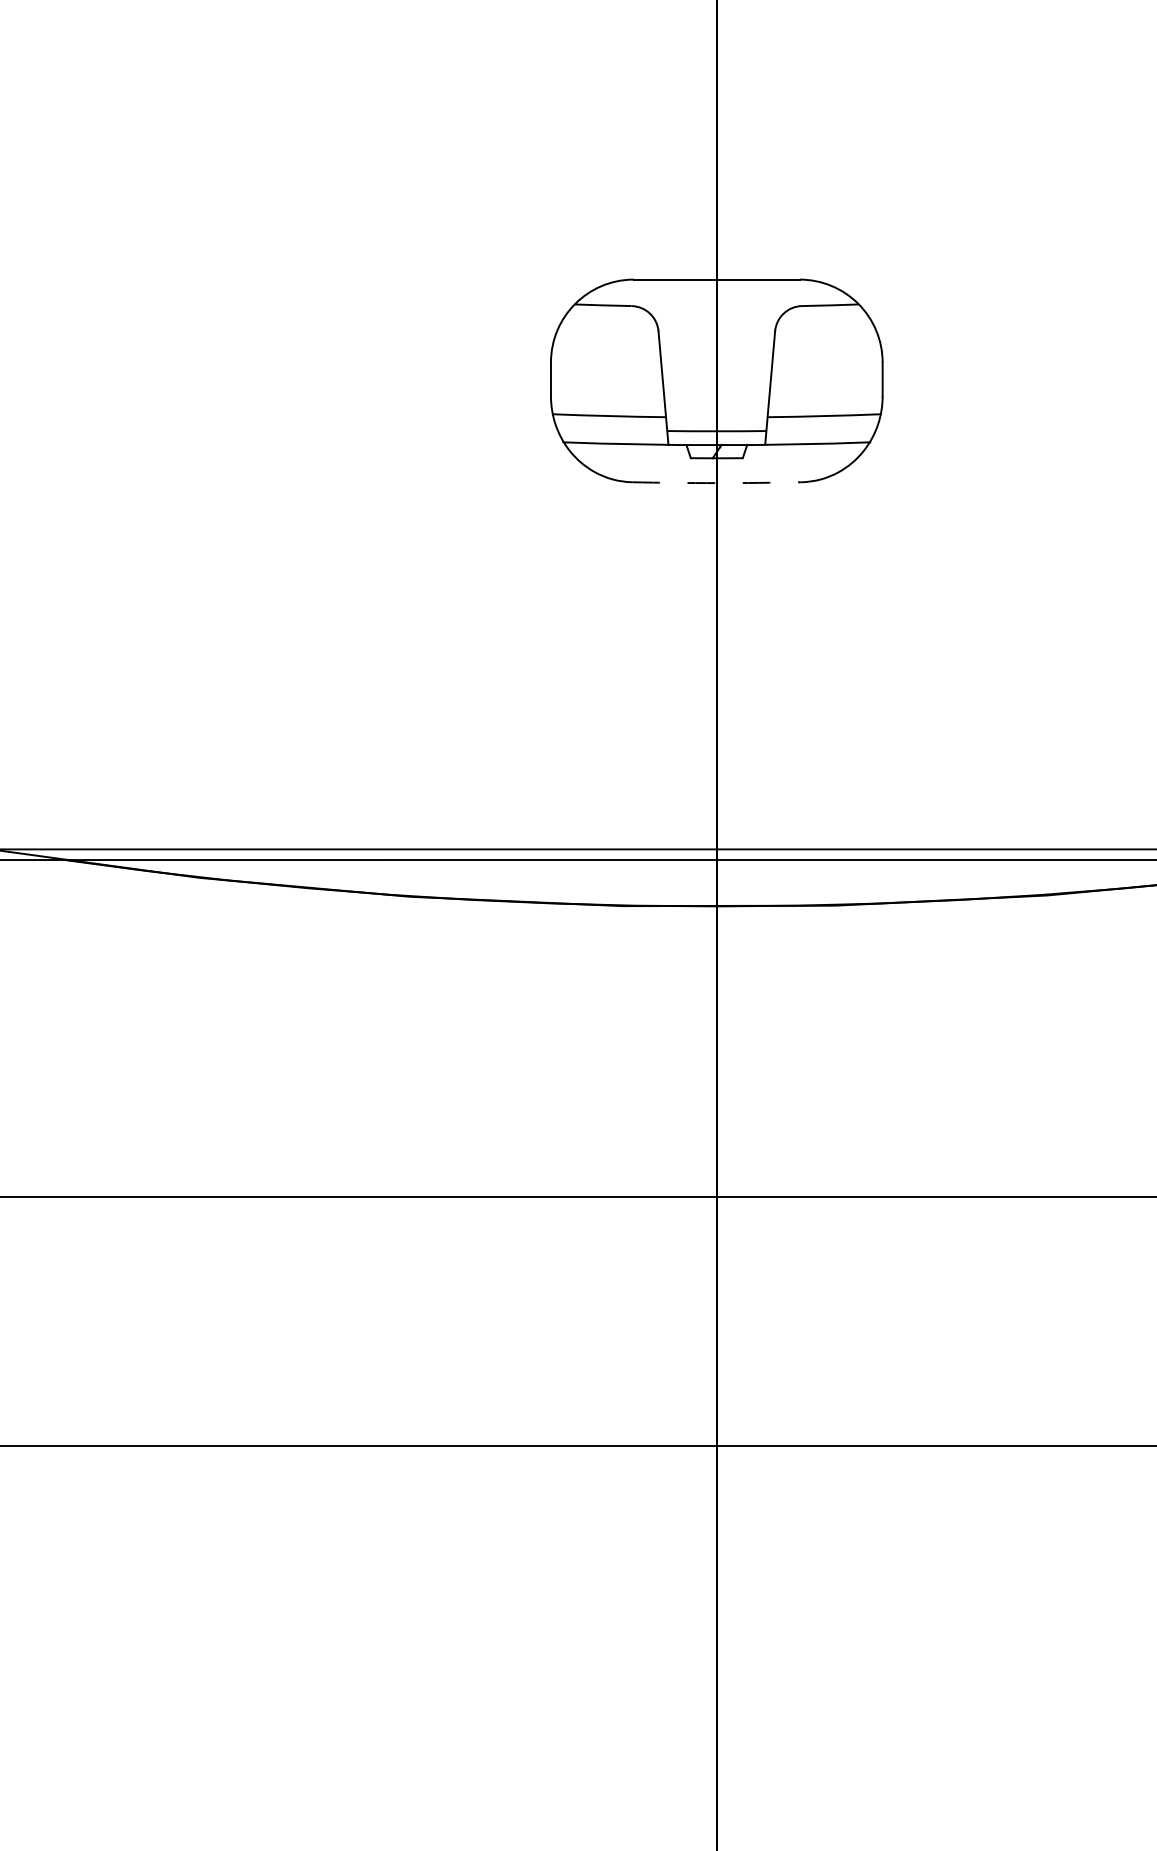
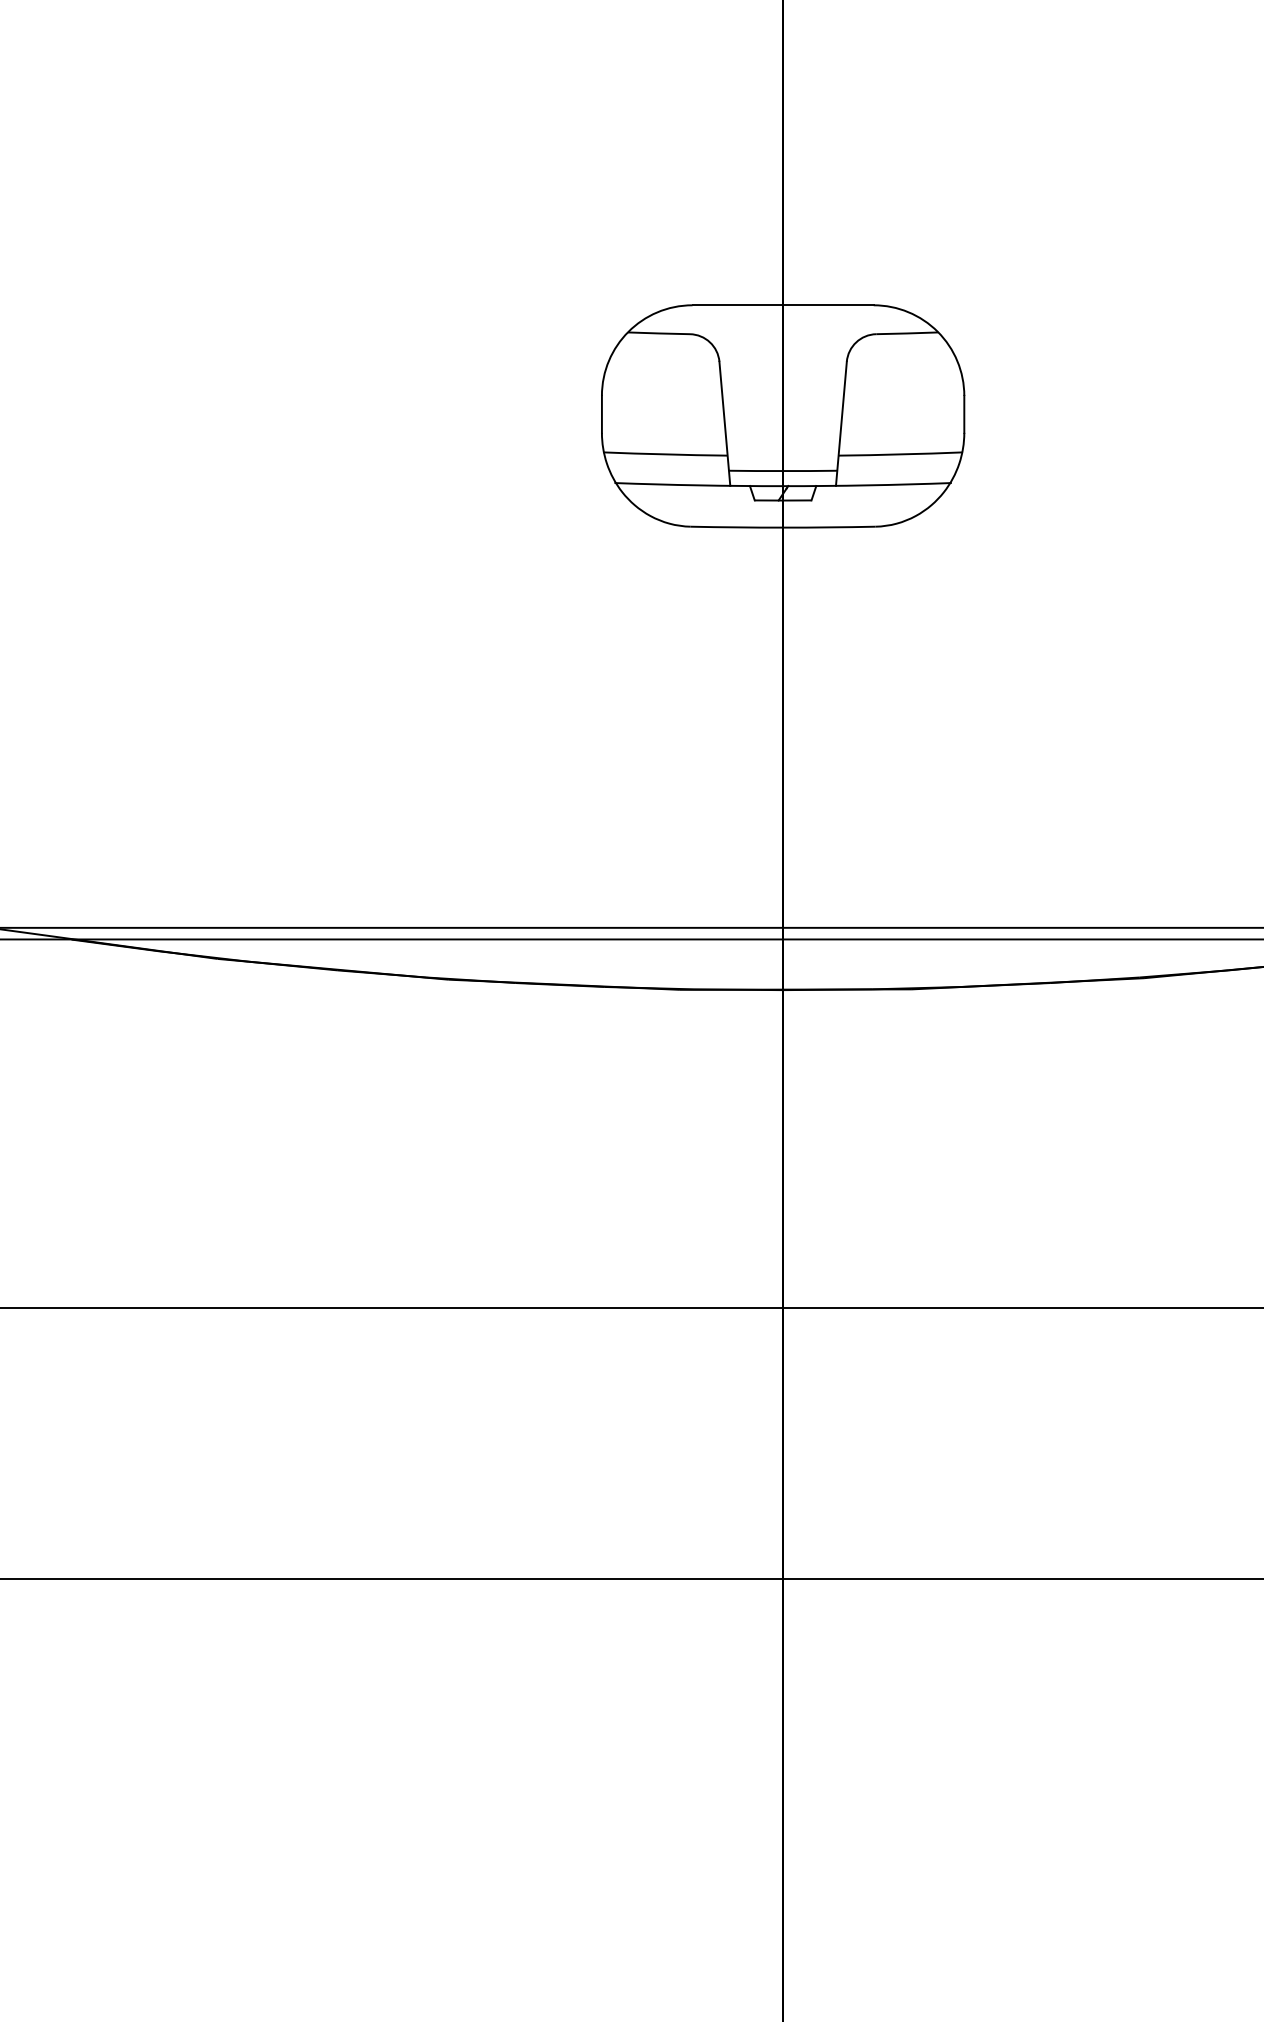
arc: (716, 483) -> (782, 528), dashed -> solid

